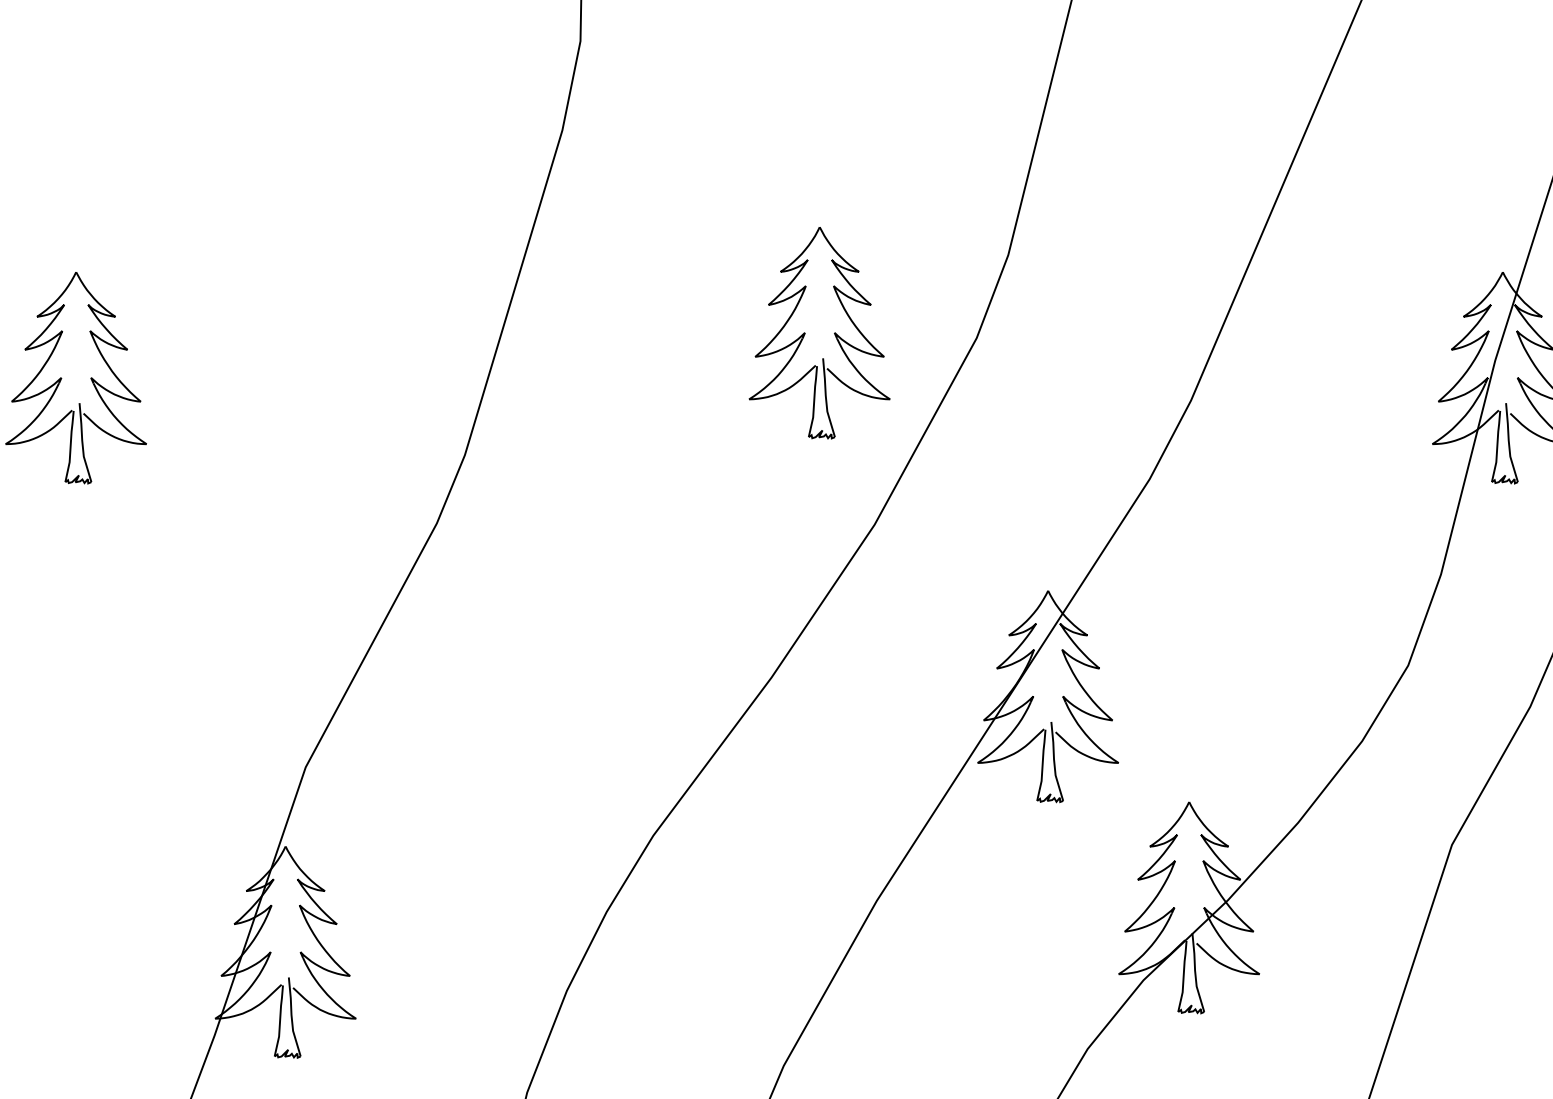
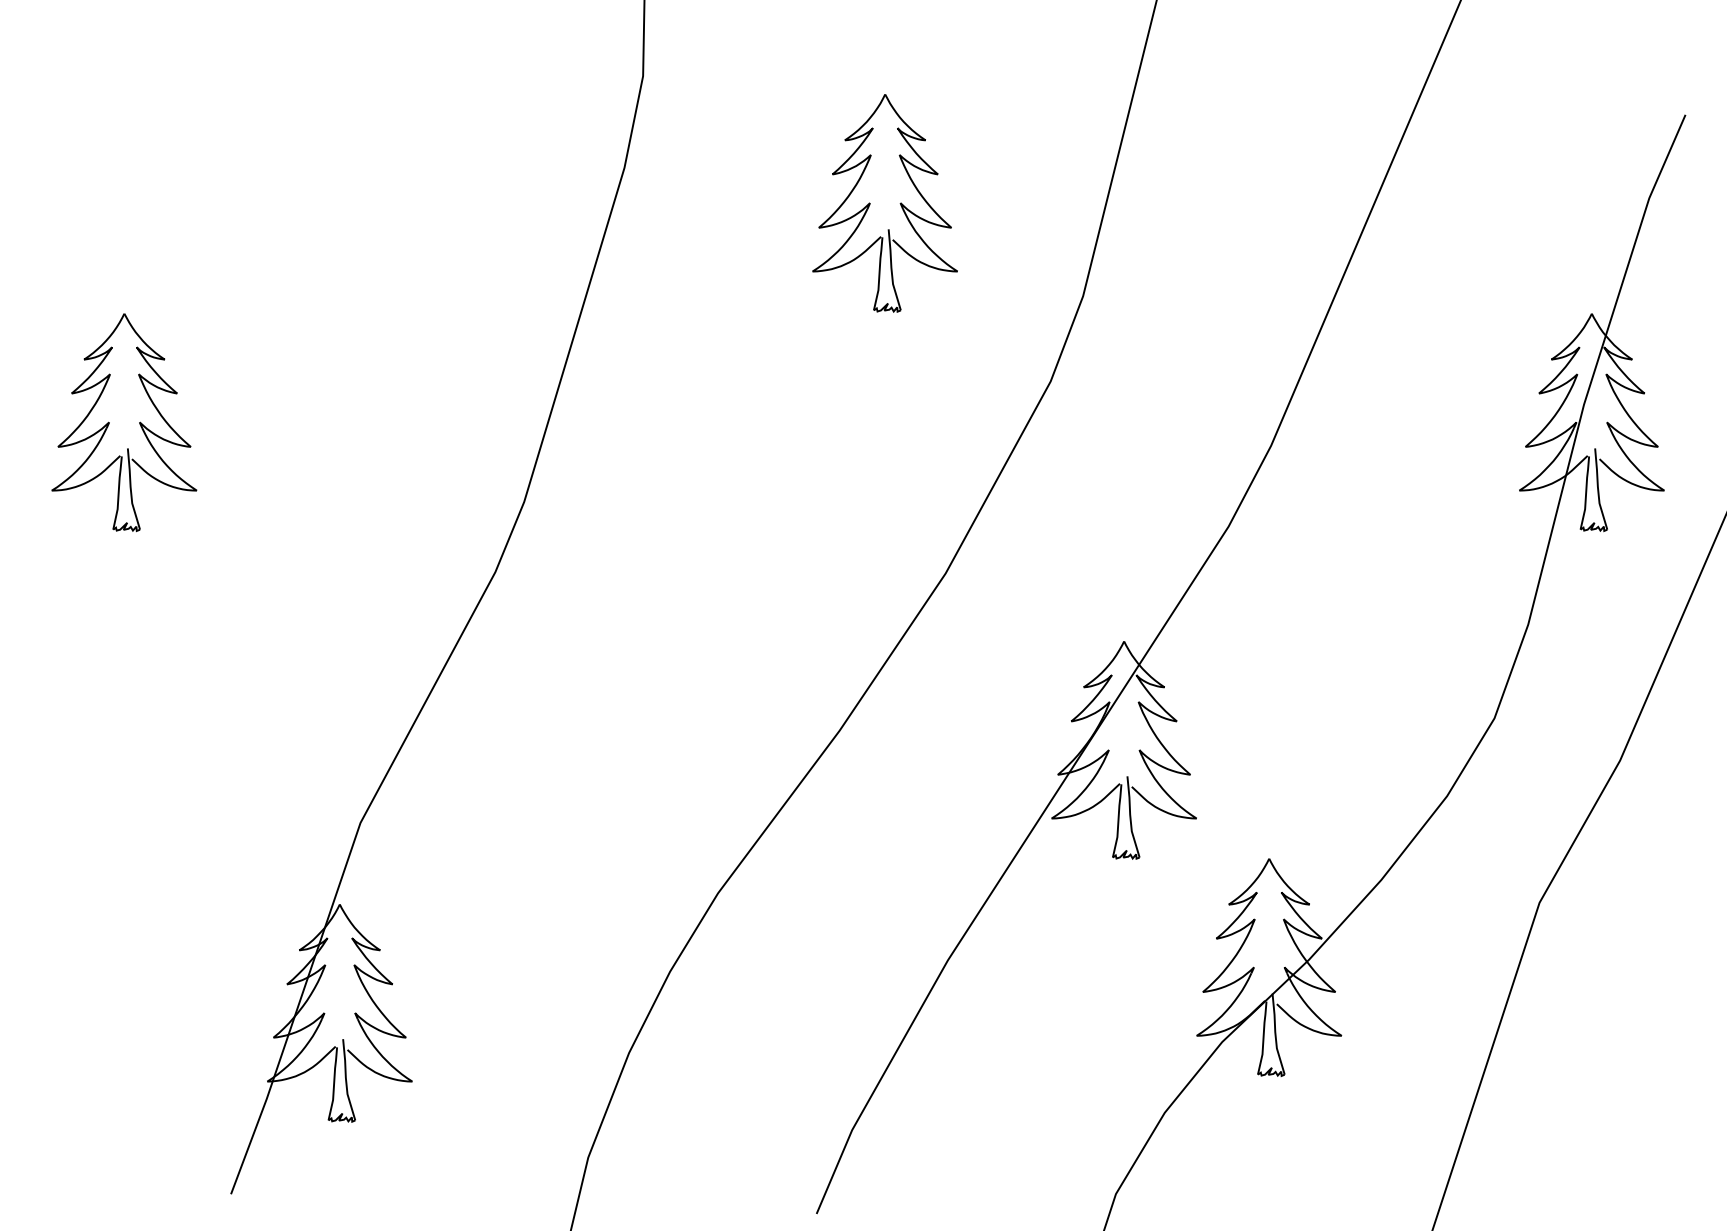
part: (805, 333) -> (870, 203), moved

